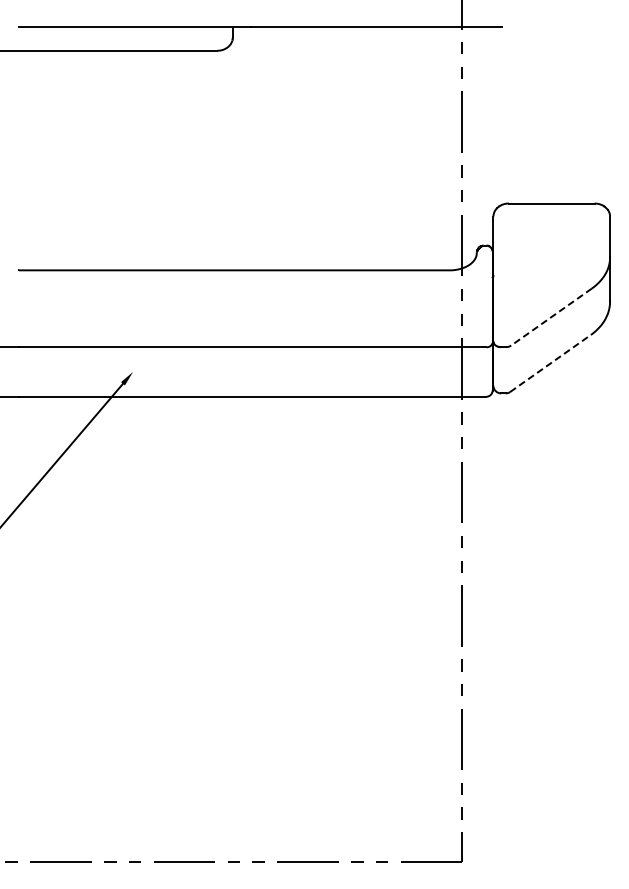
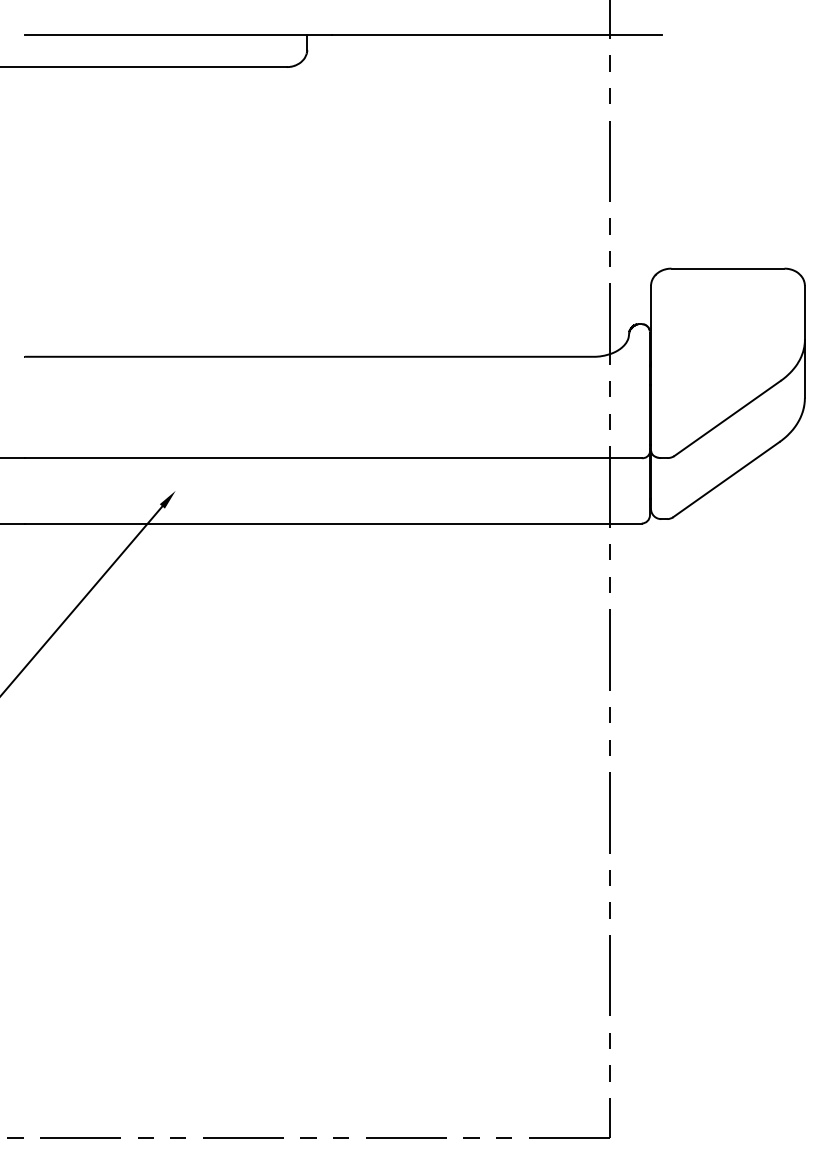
line: (551, 317) -> (727, 418), dashed -> solid
line: (550, 363) -> (726, 479), dashed -> solid

